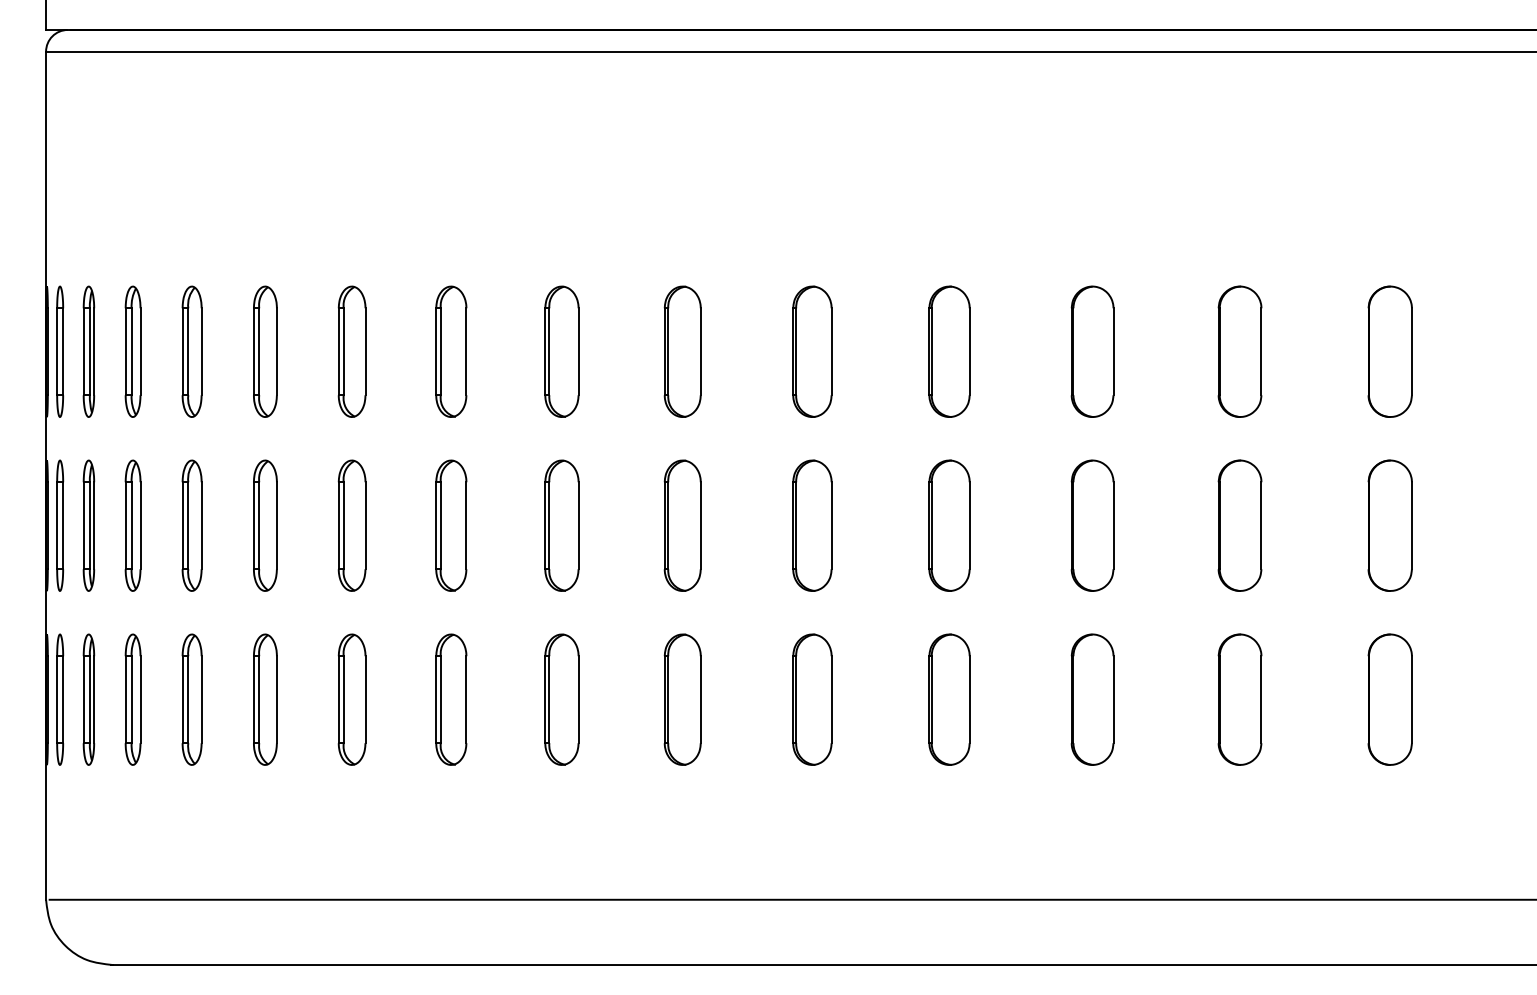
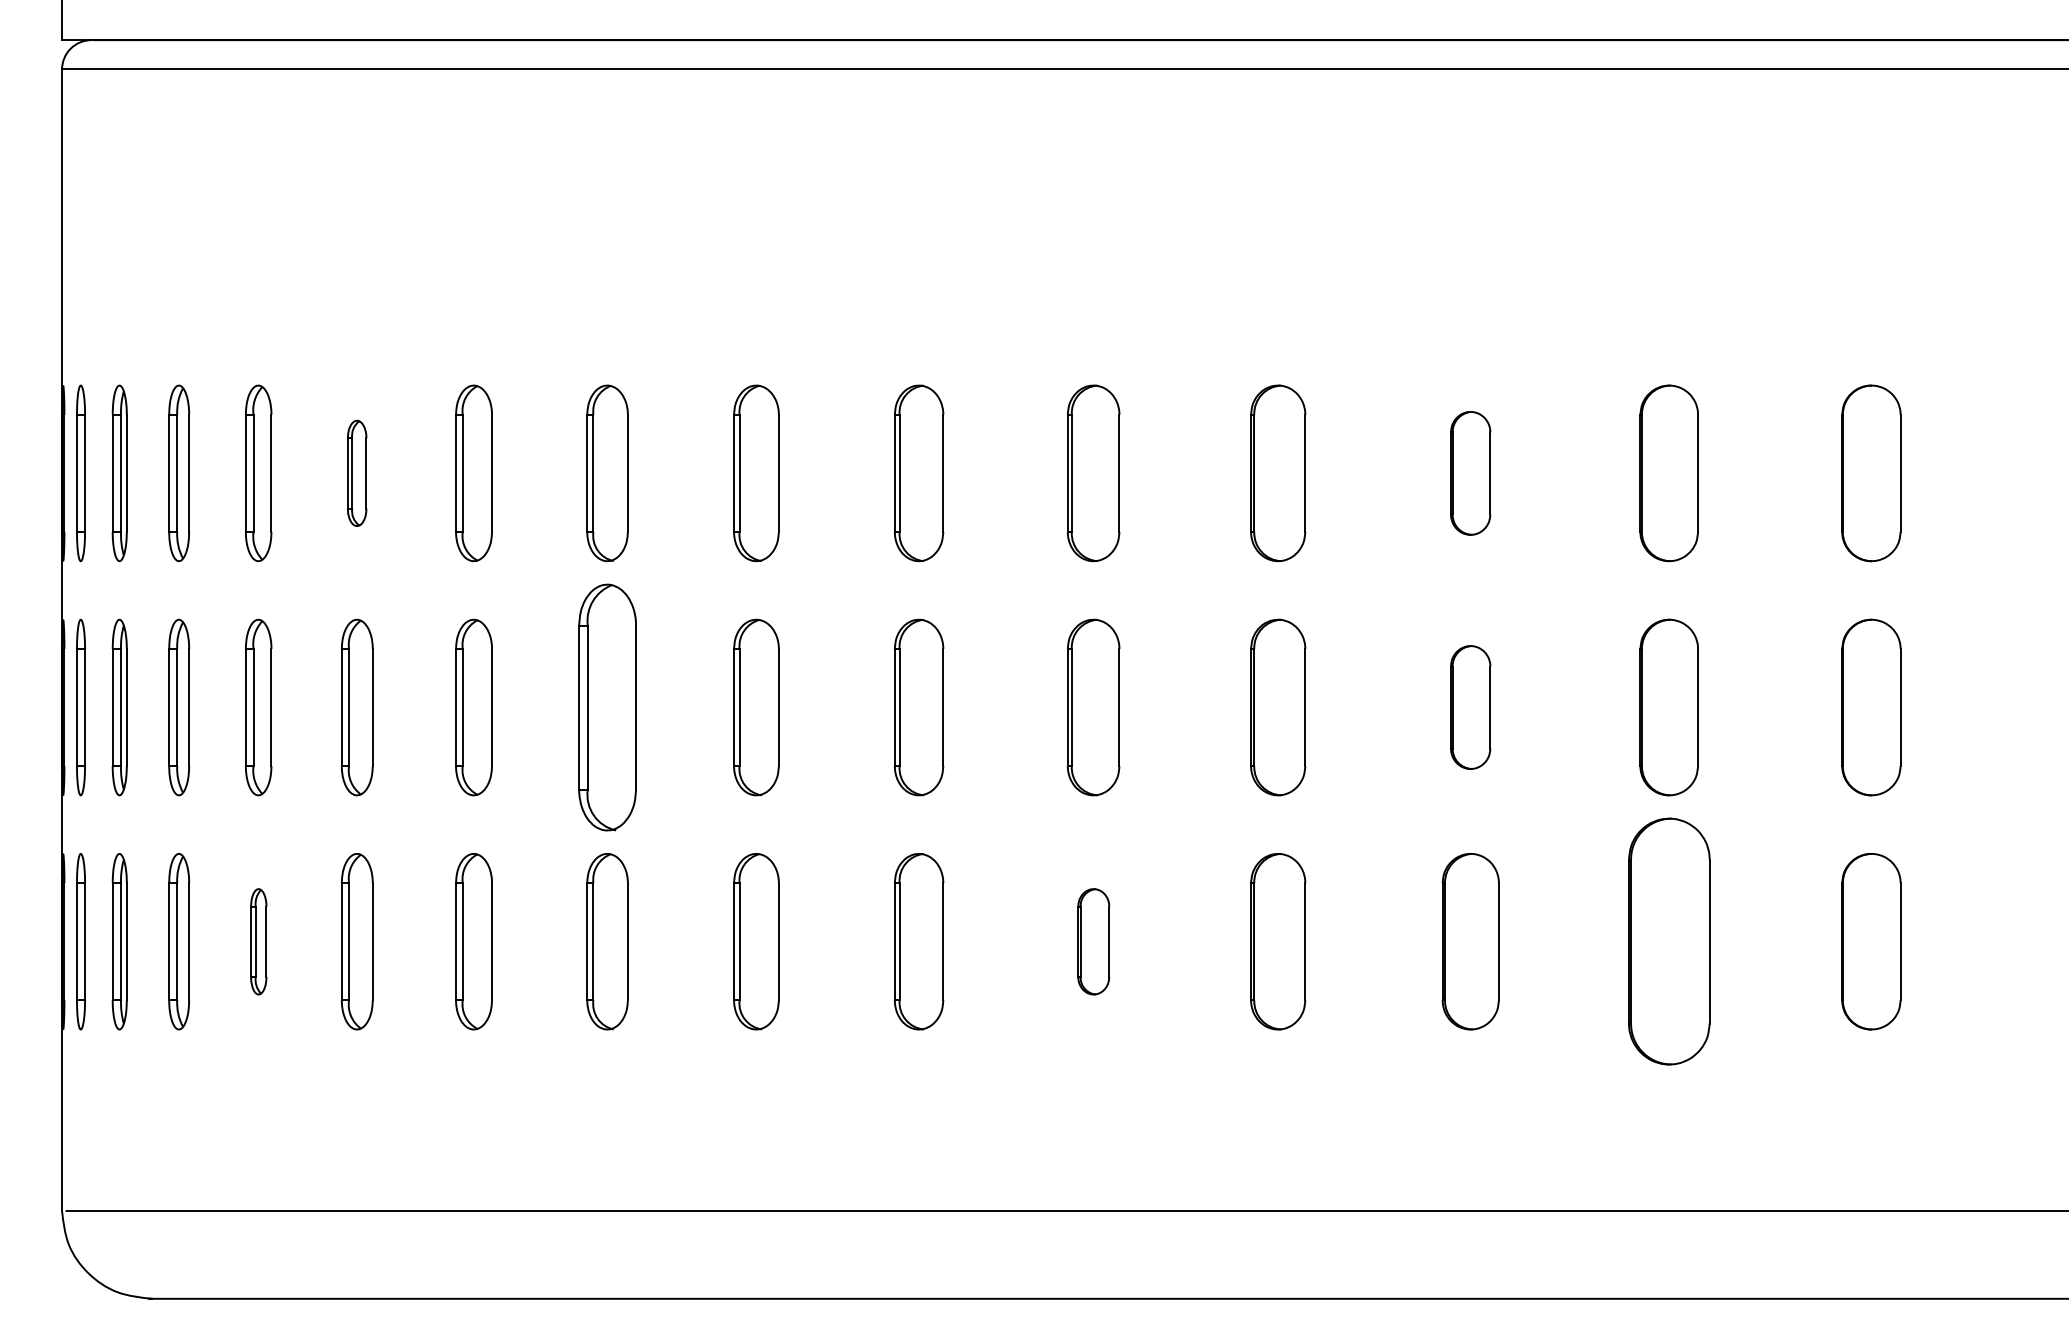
part: (264, 351) -> (356, 473), size x0.6
part: (1092, 351) -> (1470, 473), size x0.7
part: (451, 525) -> (607, 707), size x1.4
part: (1092, 525) -> (1470, 707), size x0.7
part: (192, 699) -> (258, 941), size x0.6
part: (812, 699) -> (1093, 941), size x0.6
part: (1239, 699) -> (1668, 941), size x1.4

